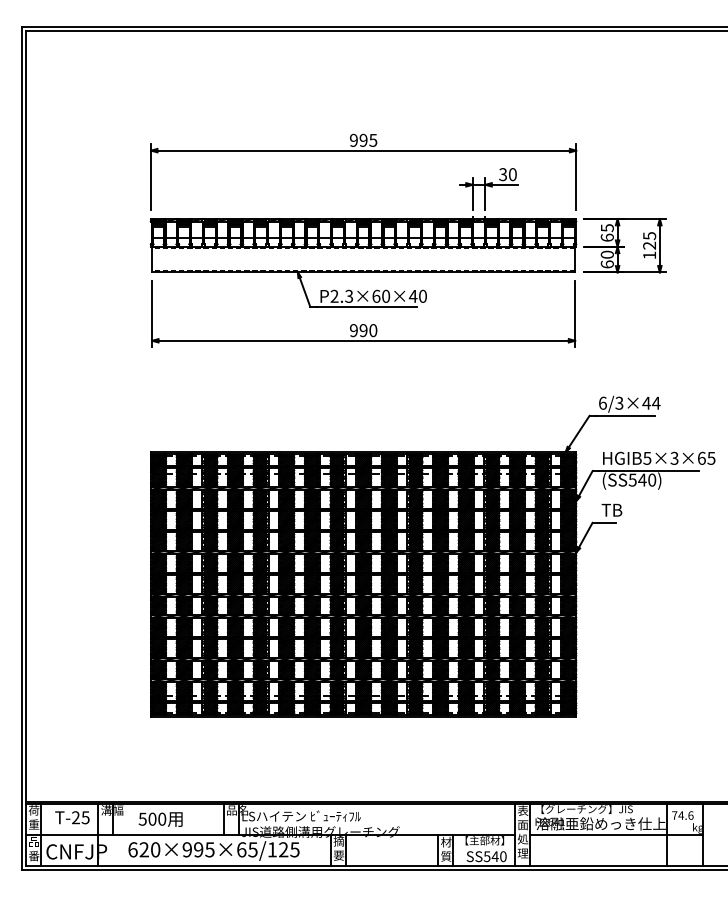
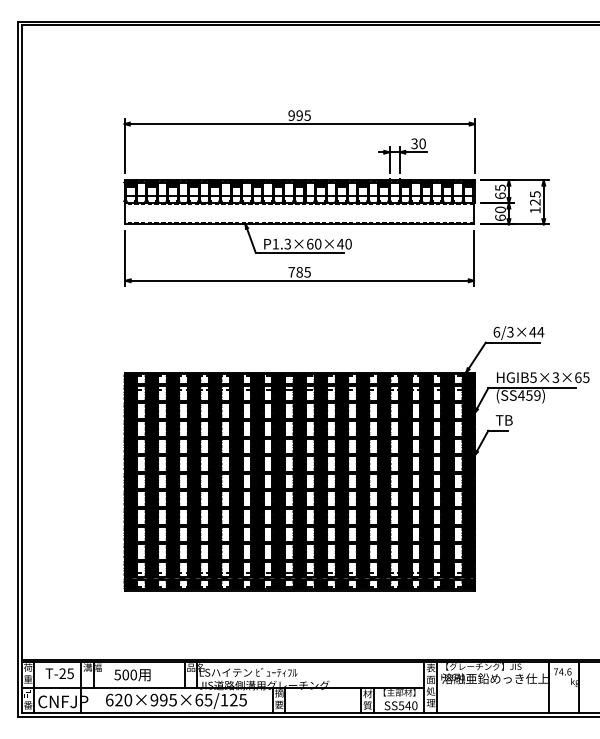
text: (334, 295) -> (275, 243), P2.3×60×40 -> P1.3×60×40
text: (363, 329) -> (299, 271), 990 -> 785
text: (641, 480) -> (528, 395), (SS540) -> (SS459)
line: (615, 834) -> (507, 687), removed

